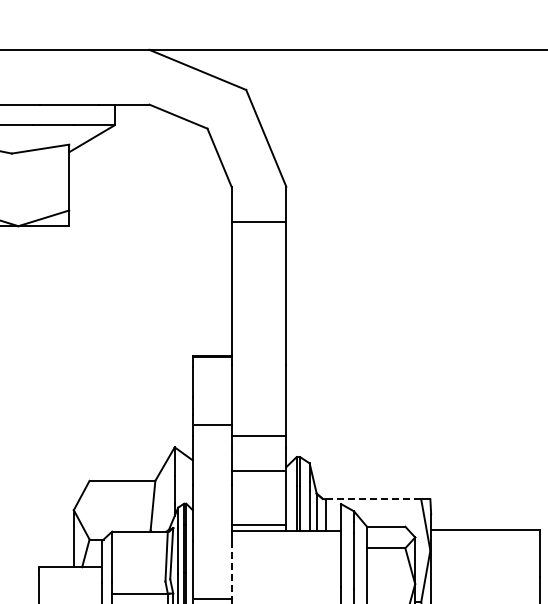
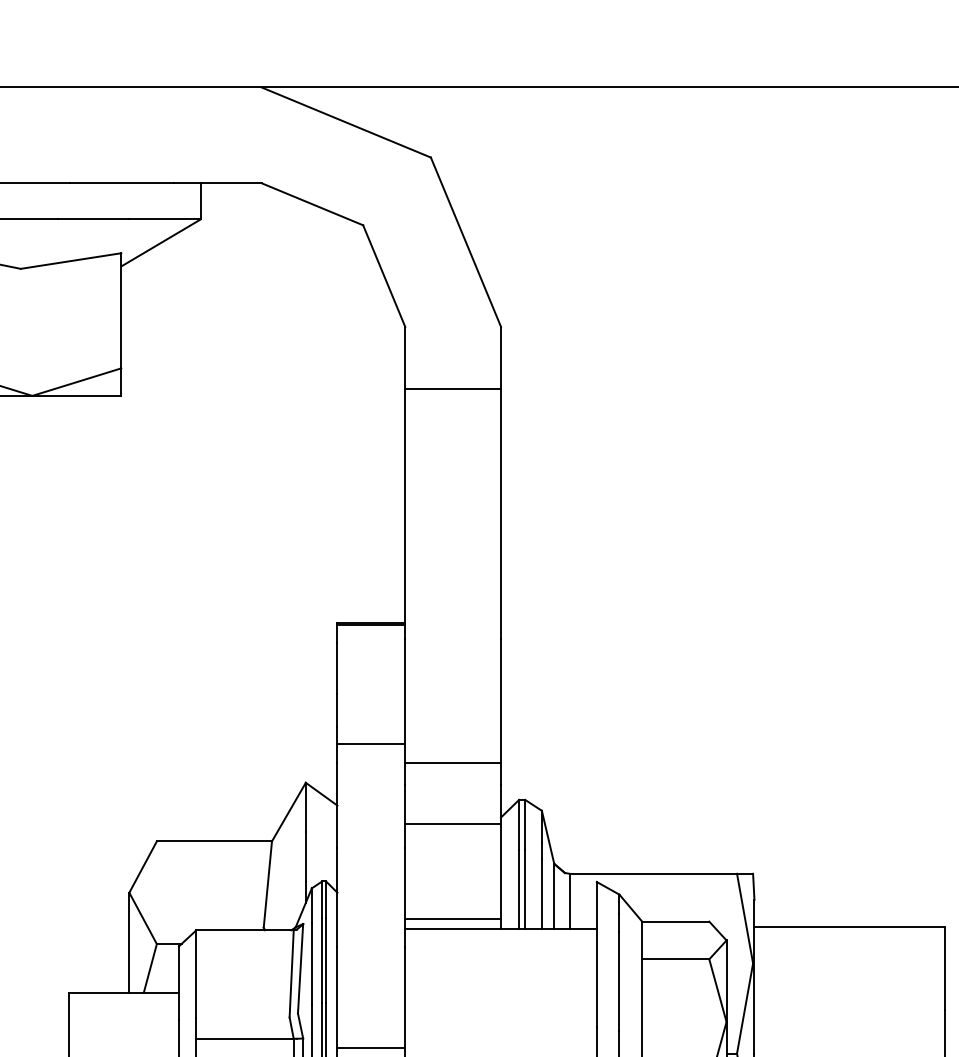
line: (373, 499) -> (653, 874), dashed -> solid
line: (231, 569) -> (405, 996), dashed -> solid

